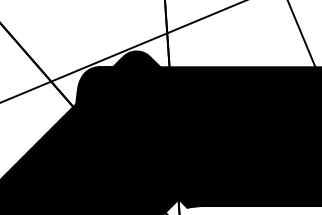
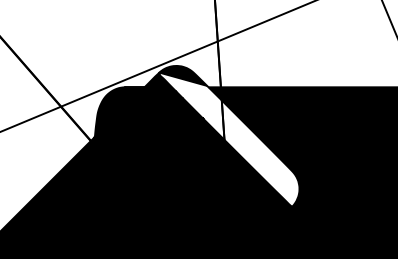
fill: (175, 103) -> (228, 136), removed

